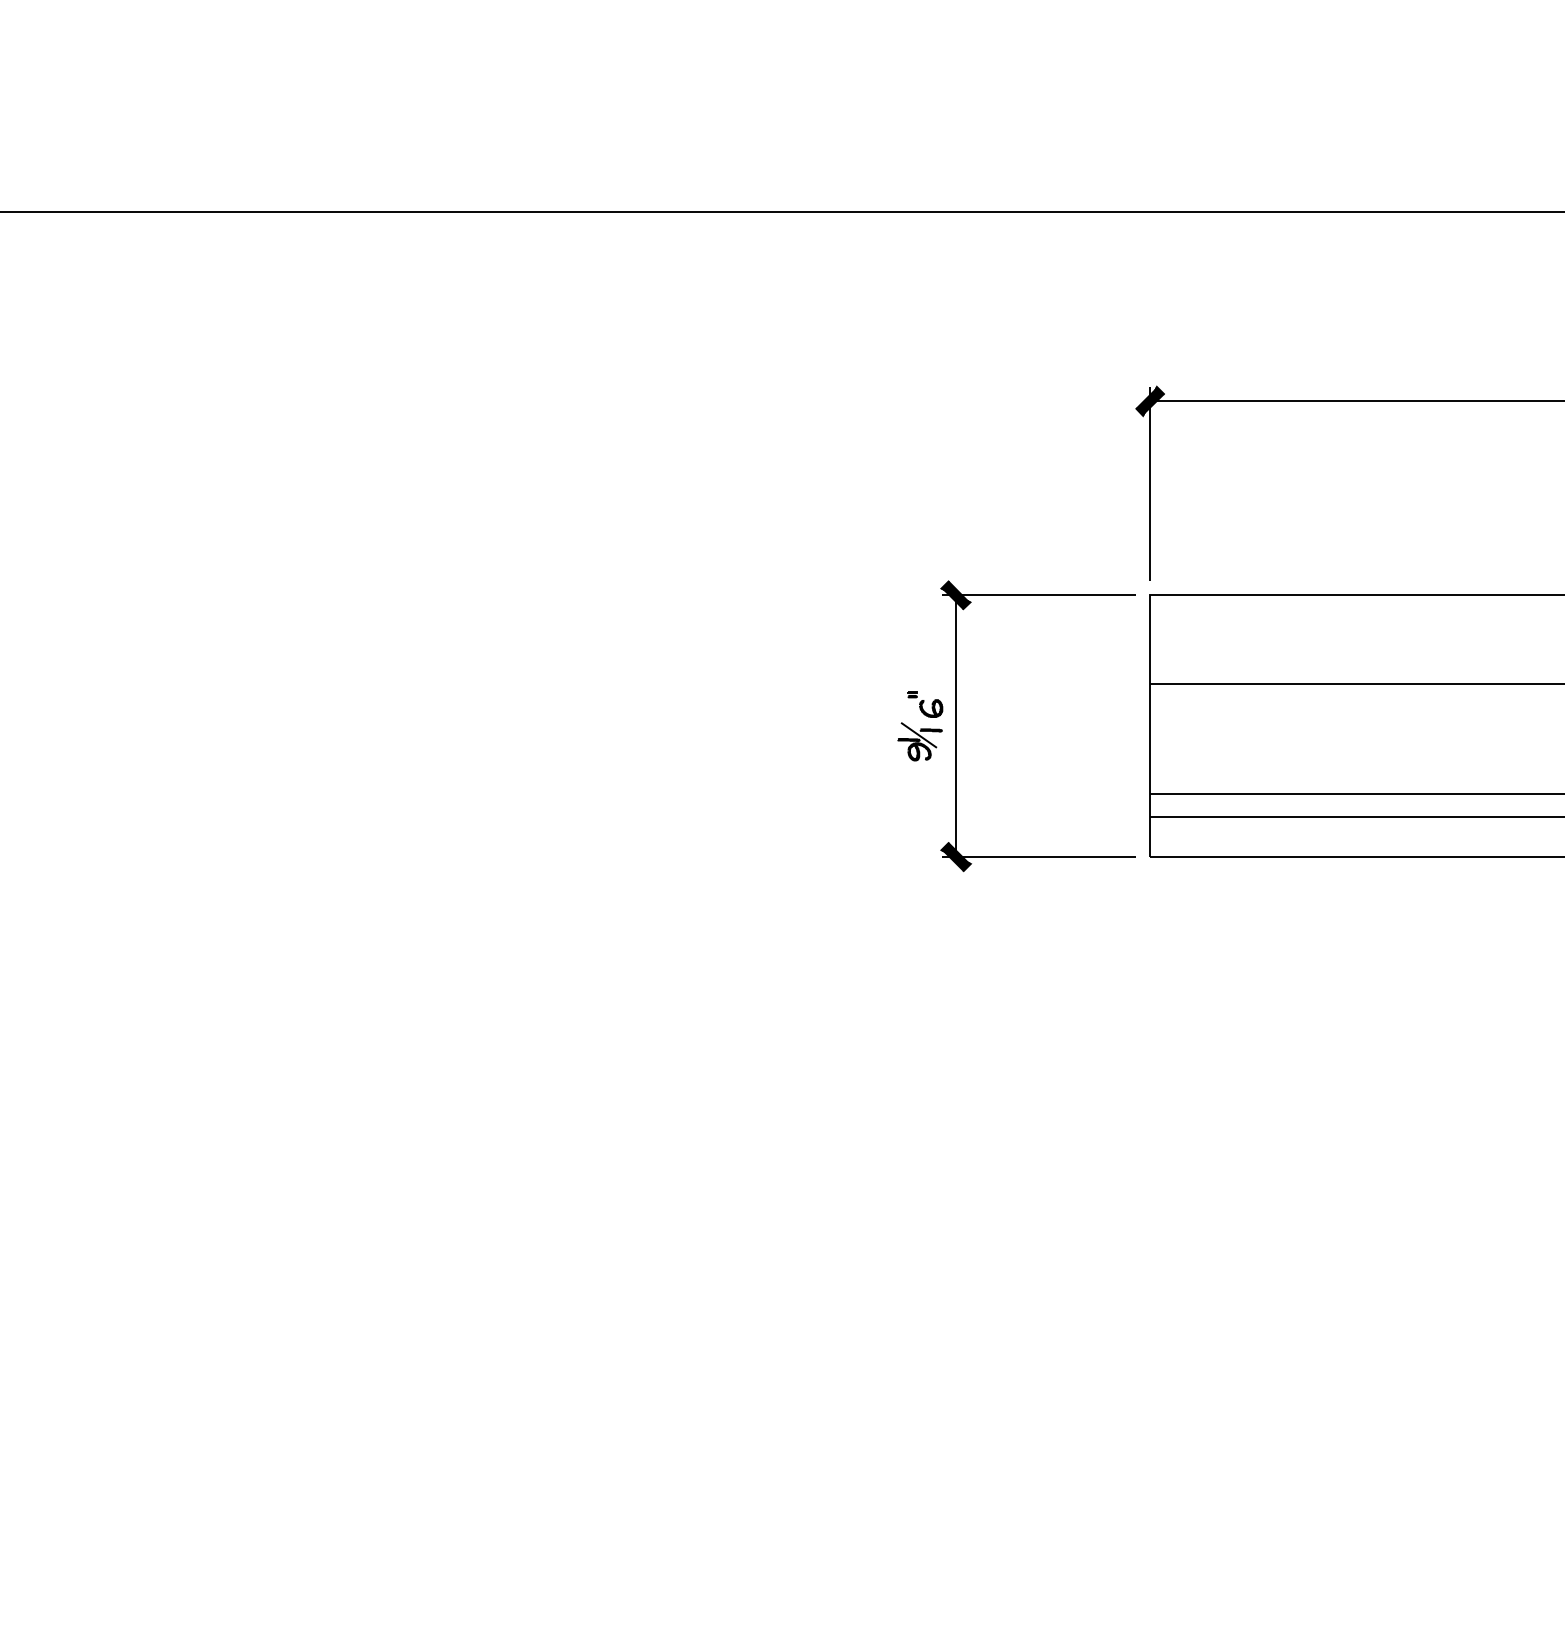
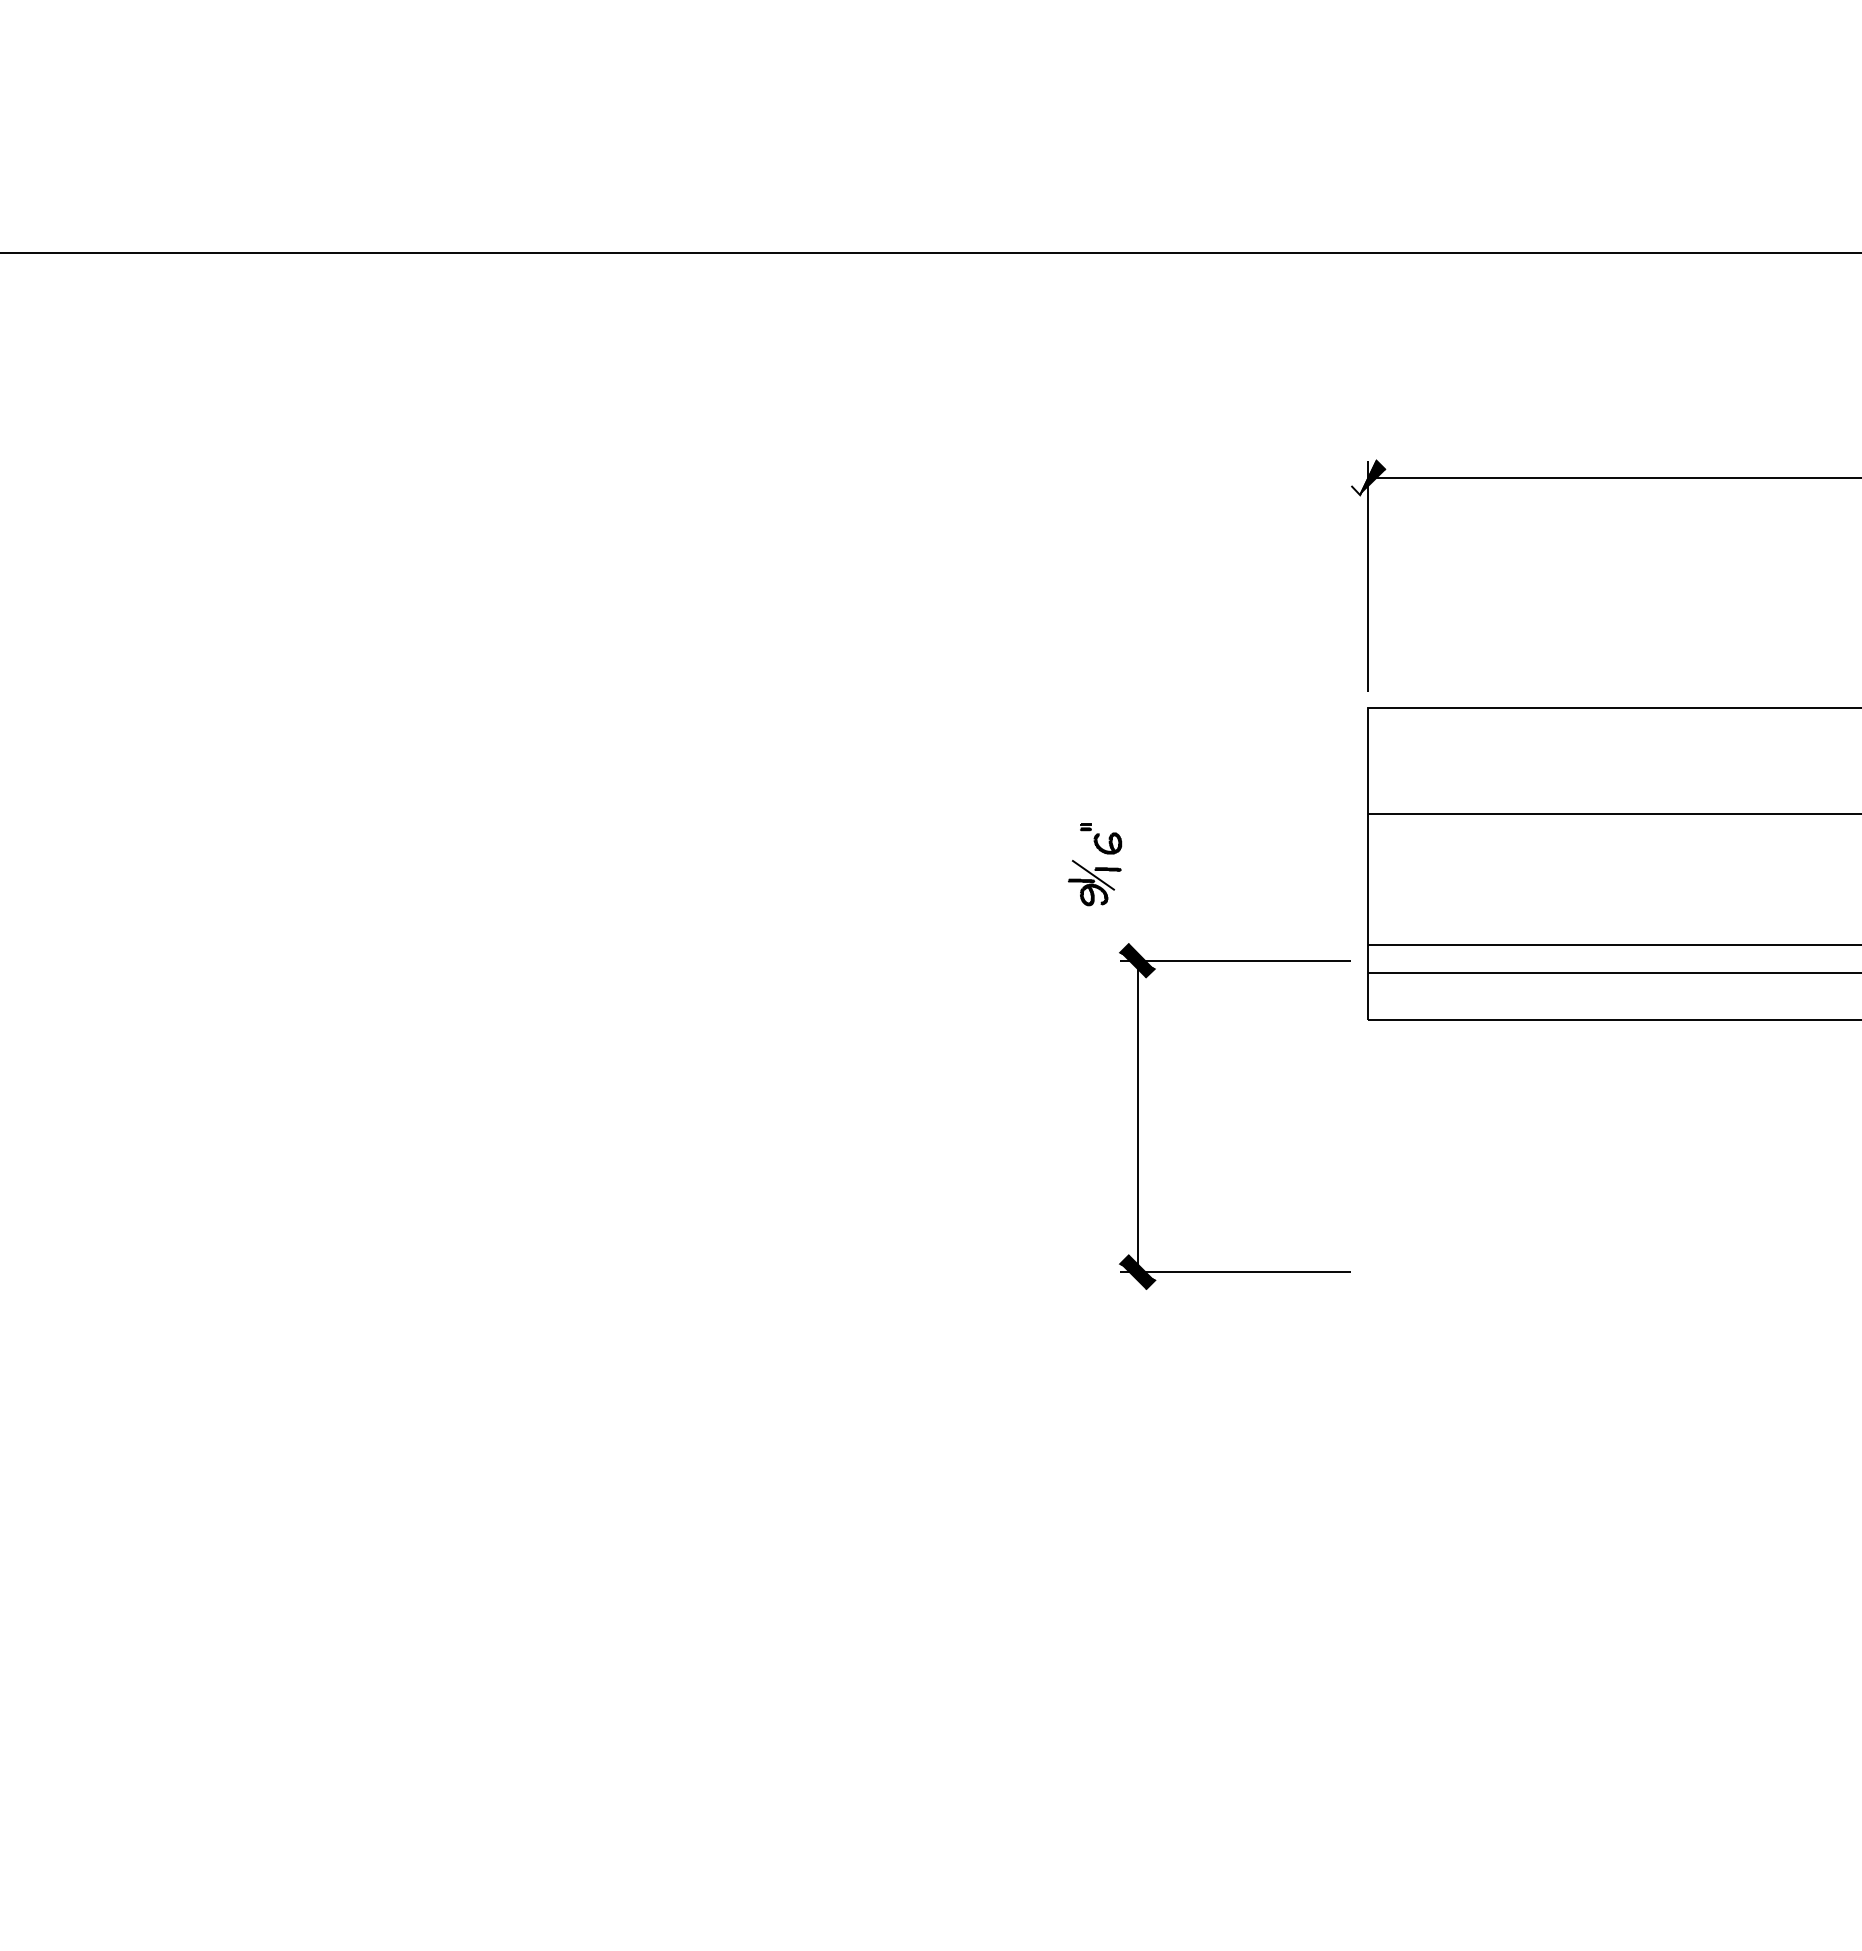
fill: (1145, 401) -> (1363, 477), removed
part: (956, 726) -> (1138, 1116), moved

